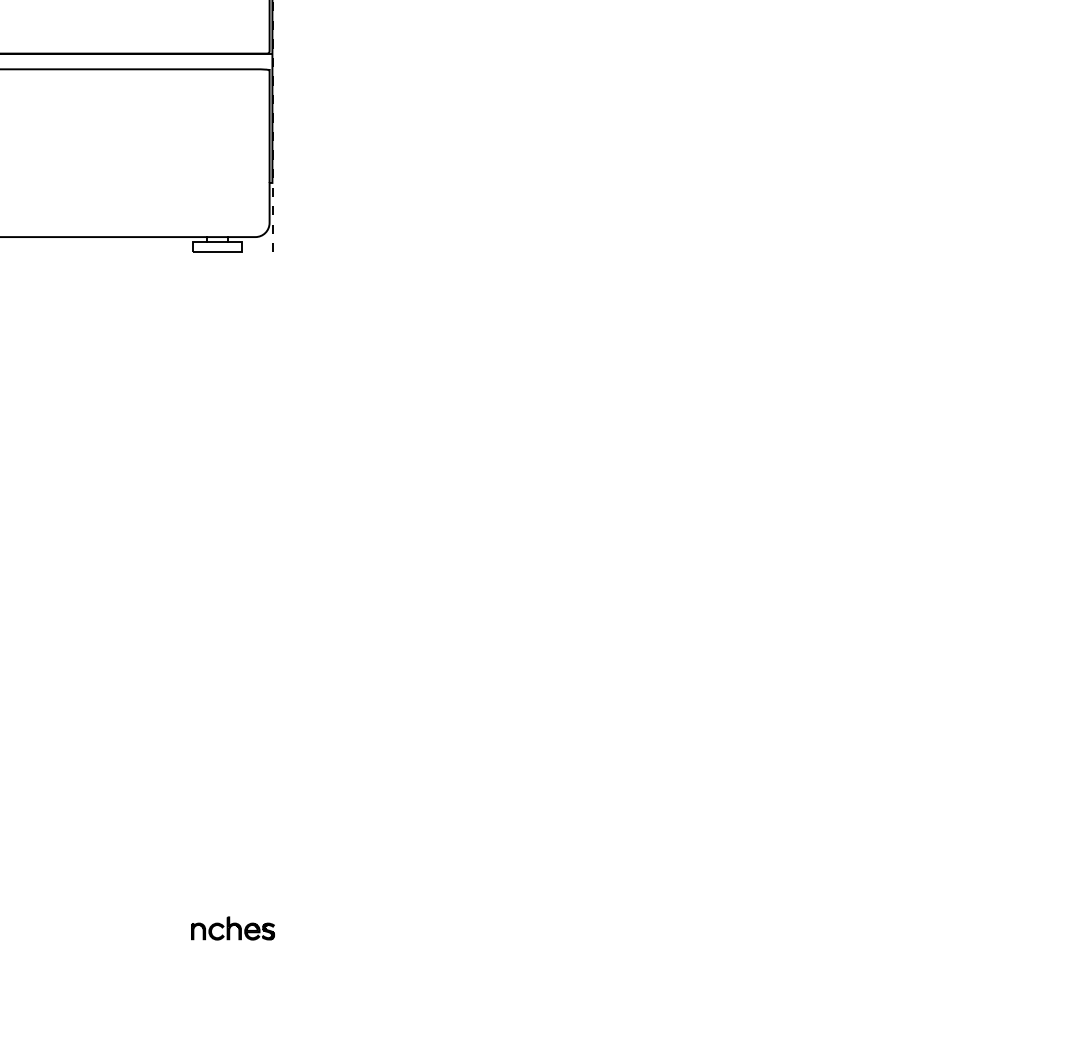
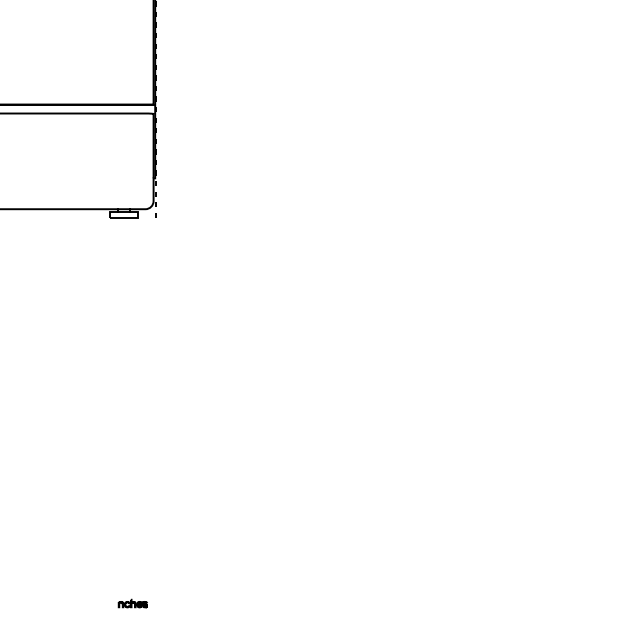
part: (232, 928) -> (132, 603), size x0.6

